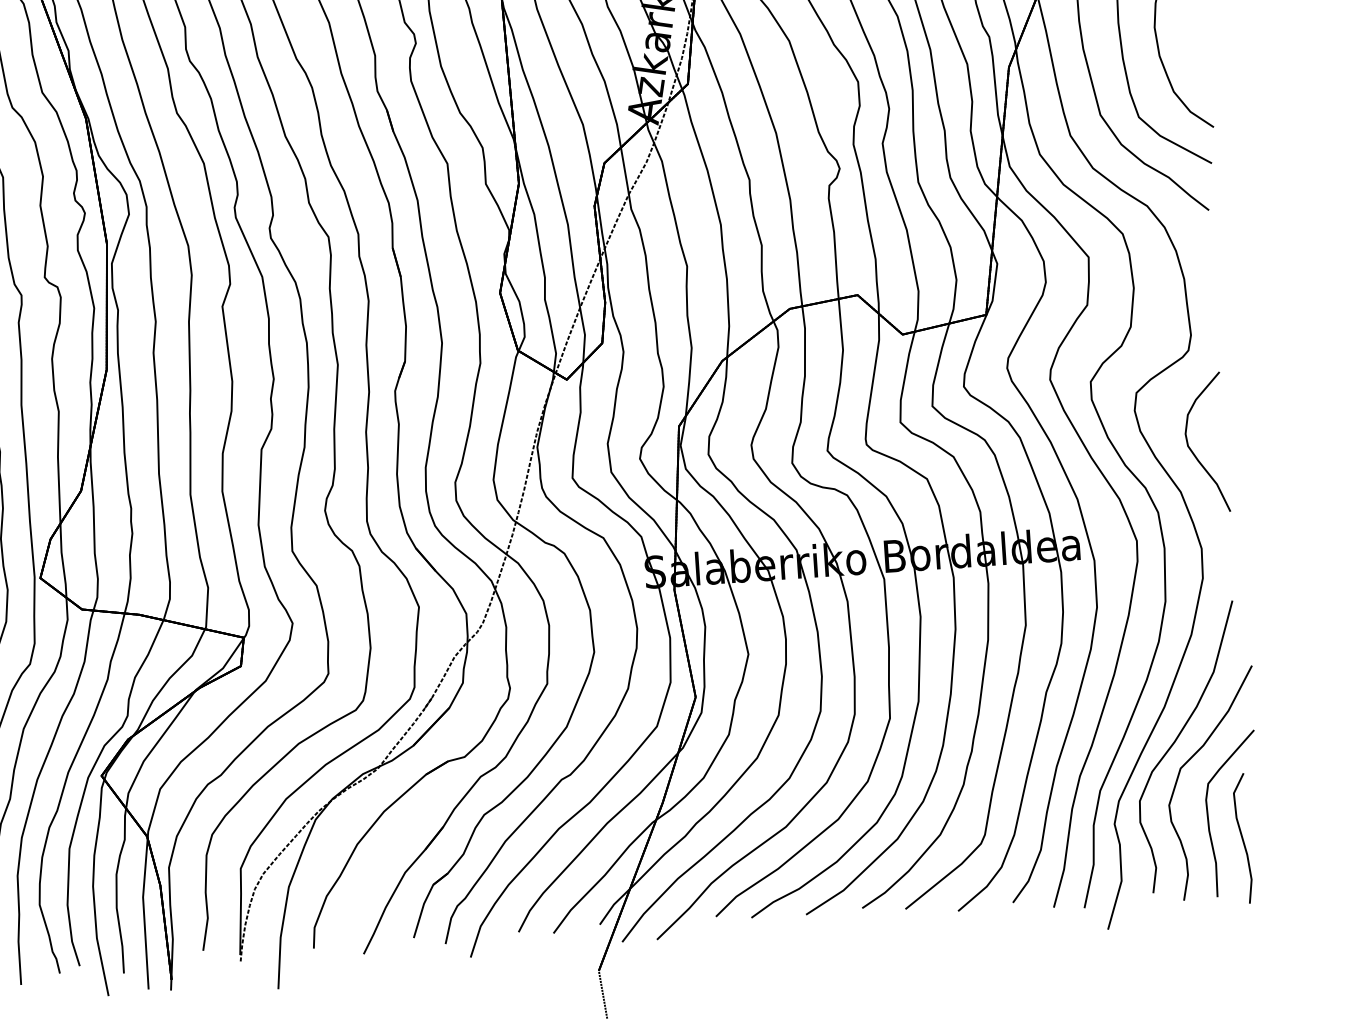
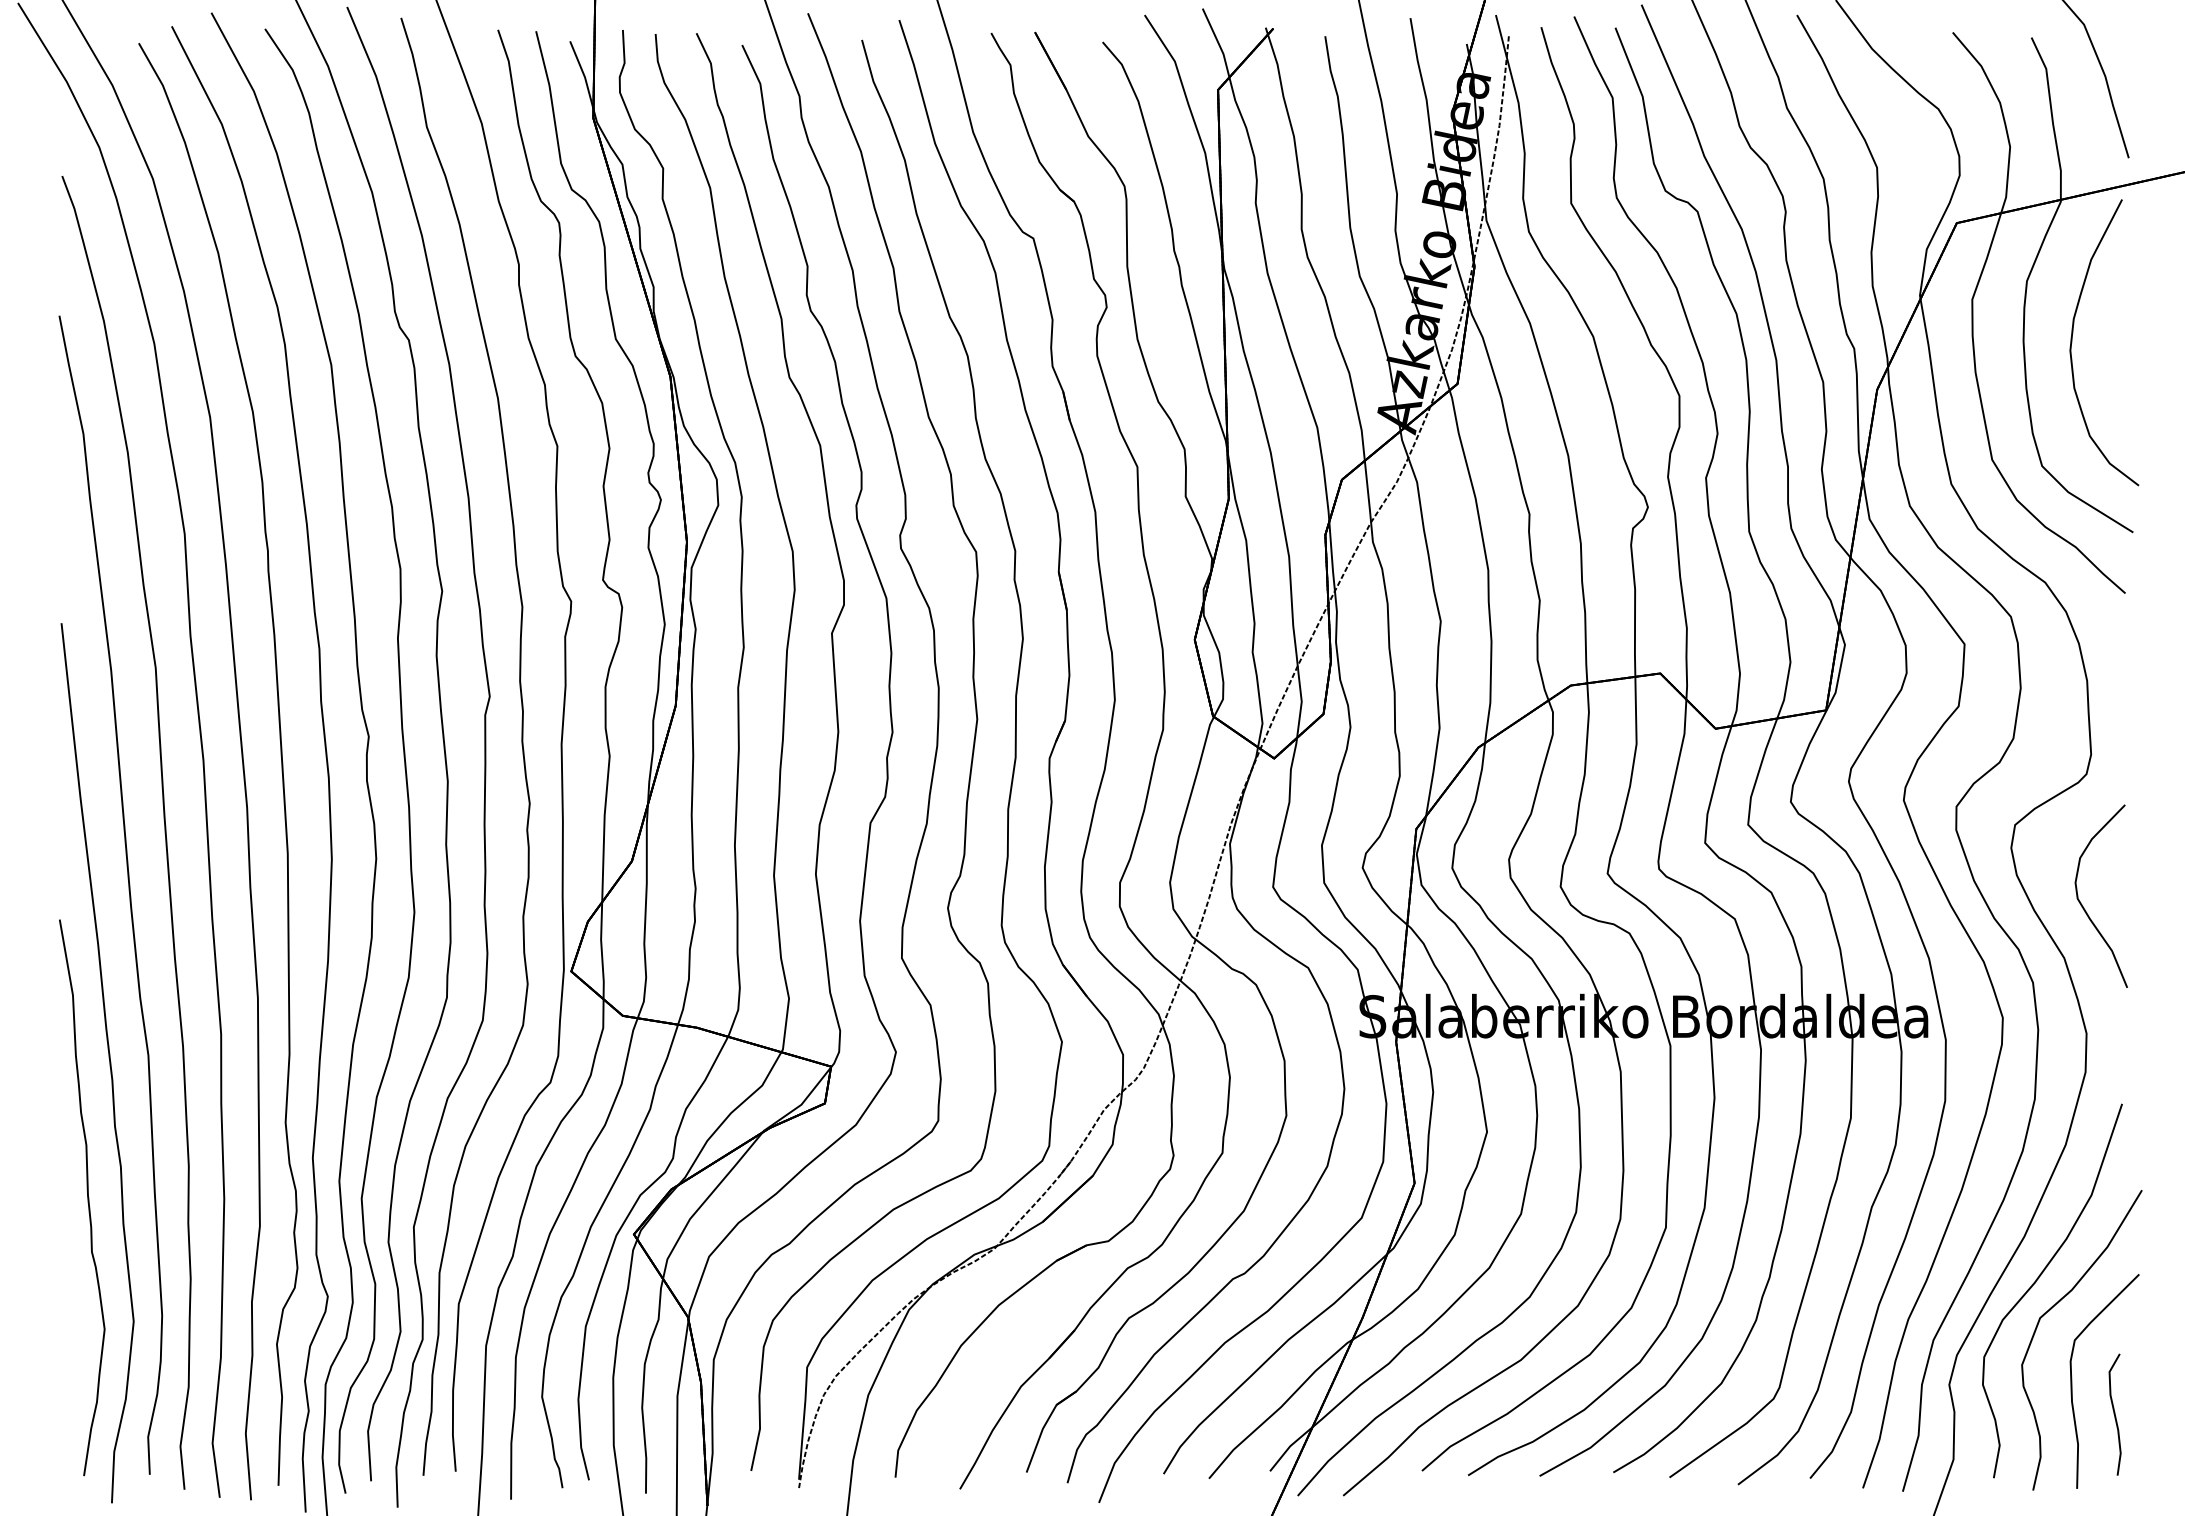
part: (1242, 838) -> (2114, 1414), size x0.71

